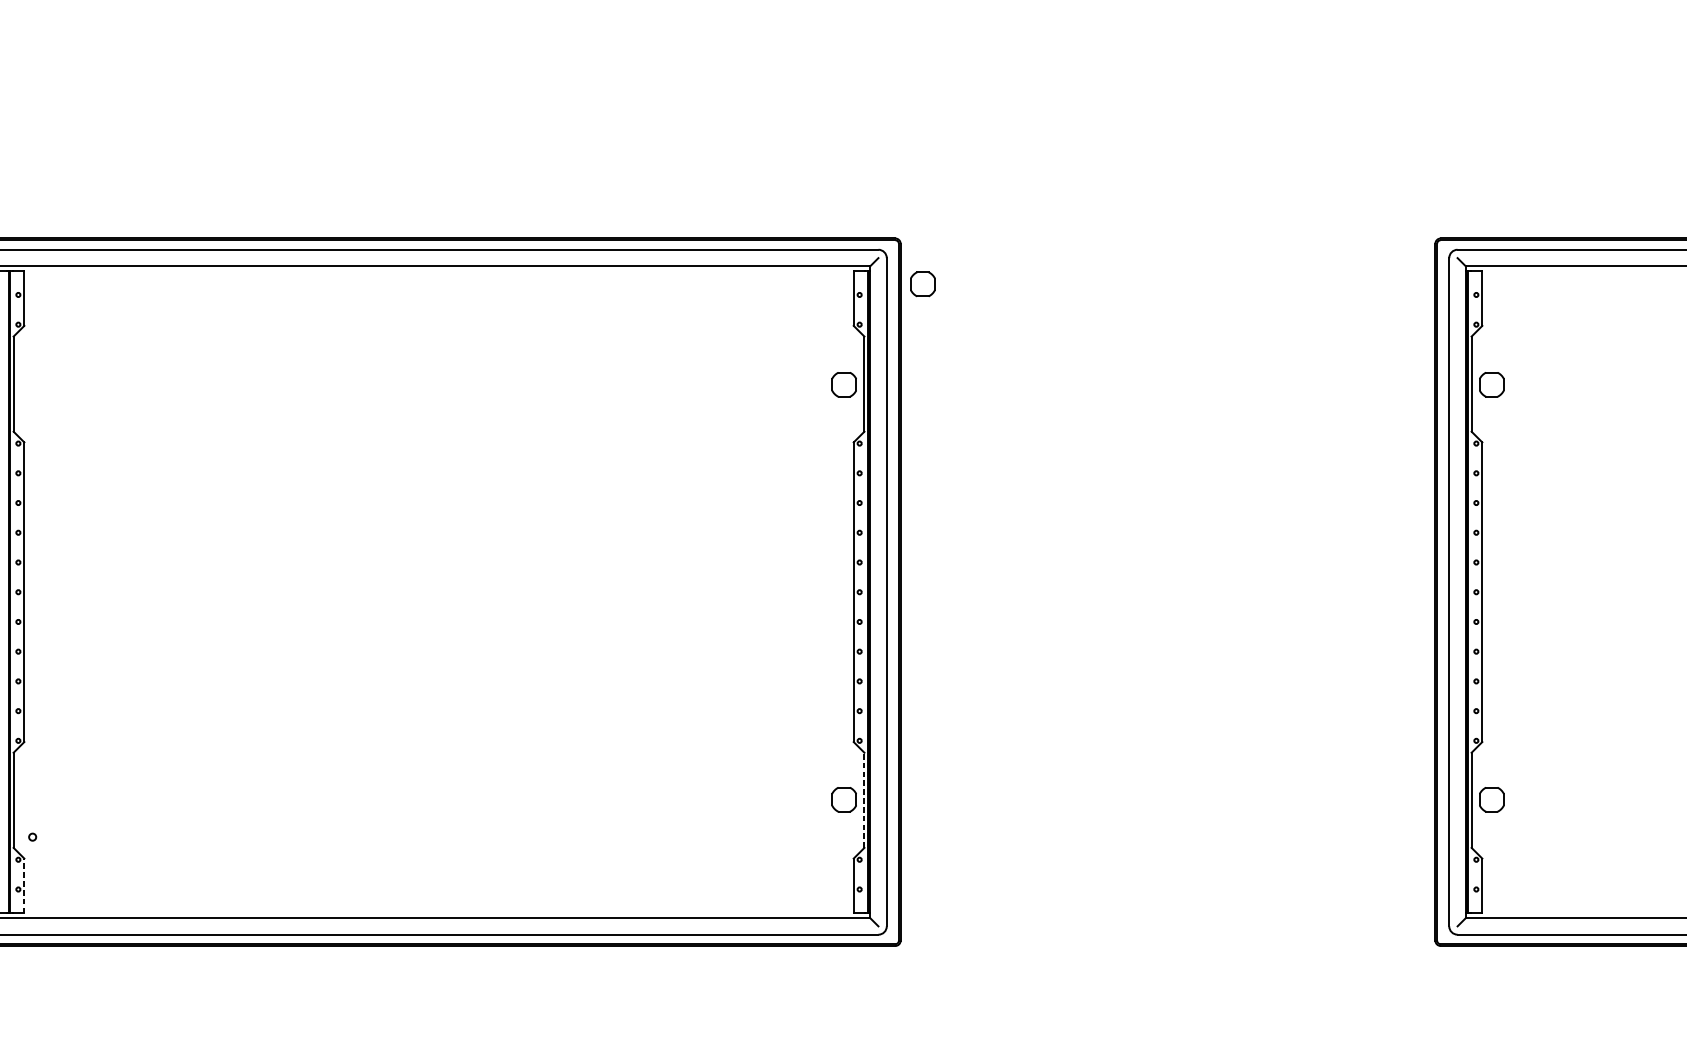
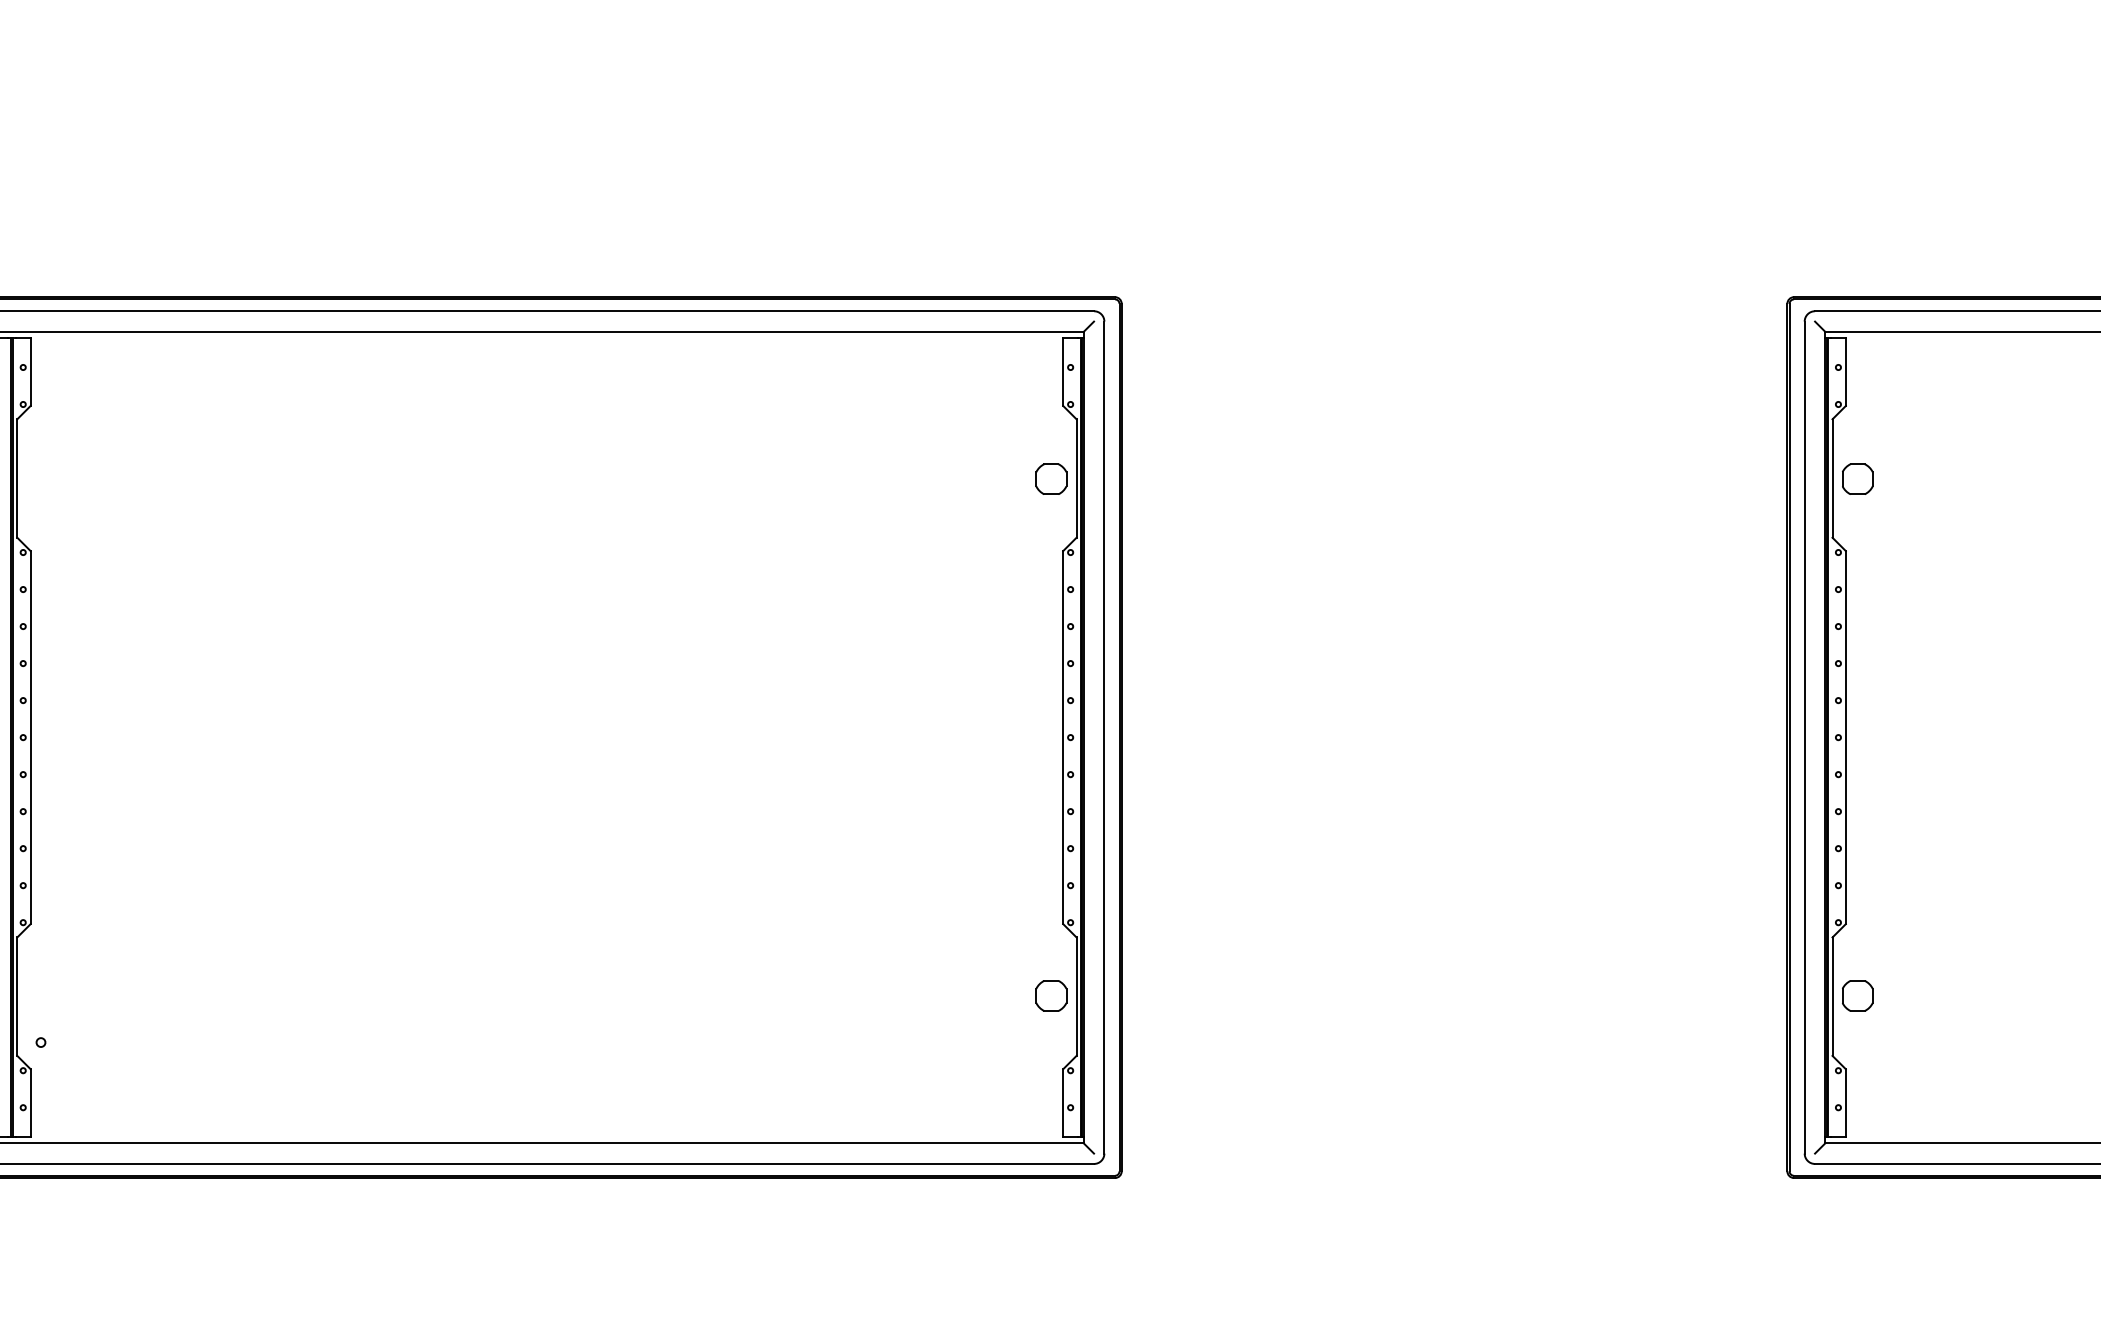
part: (923, 283) -> (1149, 353), removed
line: (864, 800) -> (1076, 996), dashed -> solid
line: (24, 885) -> (30, 1102), dashed -> solid

